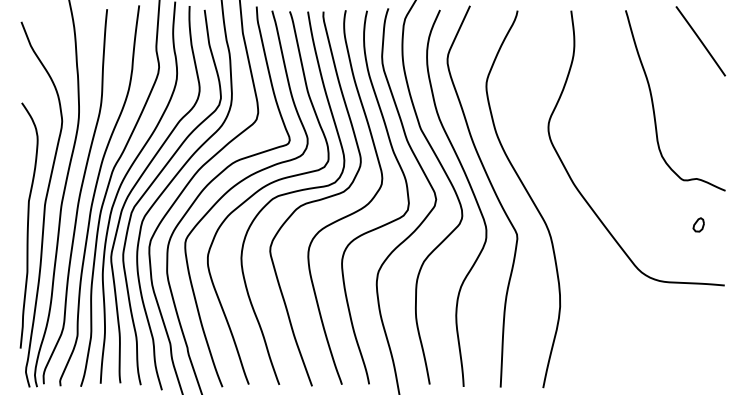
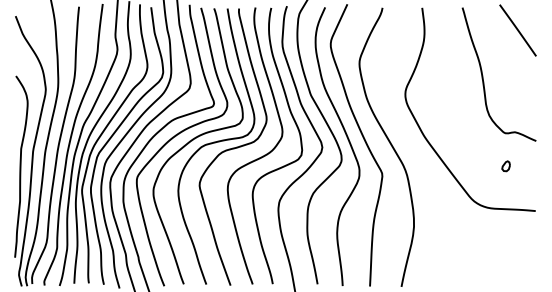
part: (698, 224) -> (505, 165), moved

